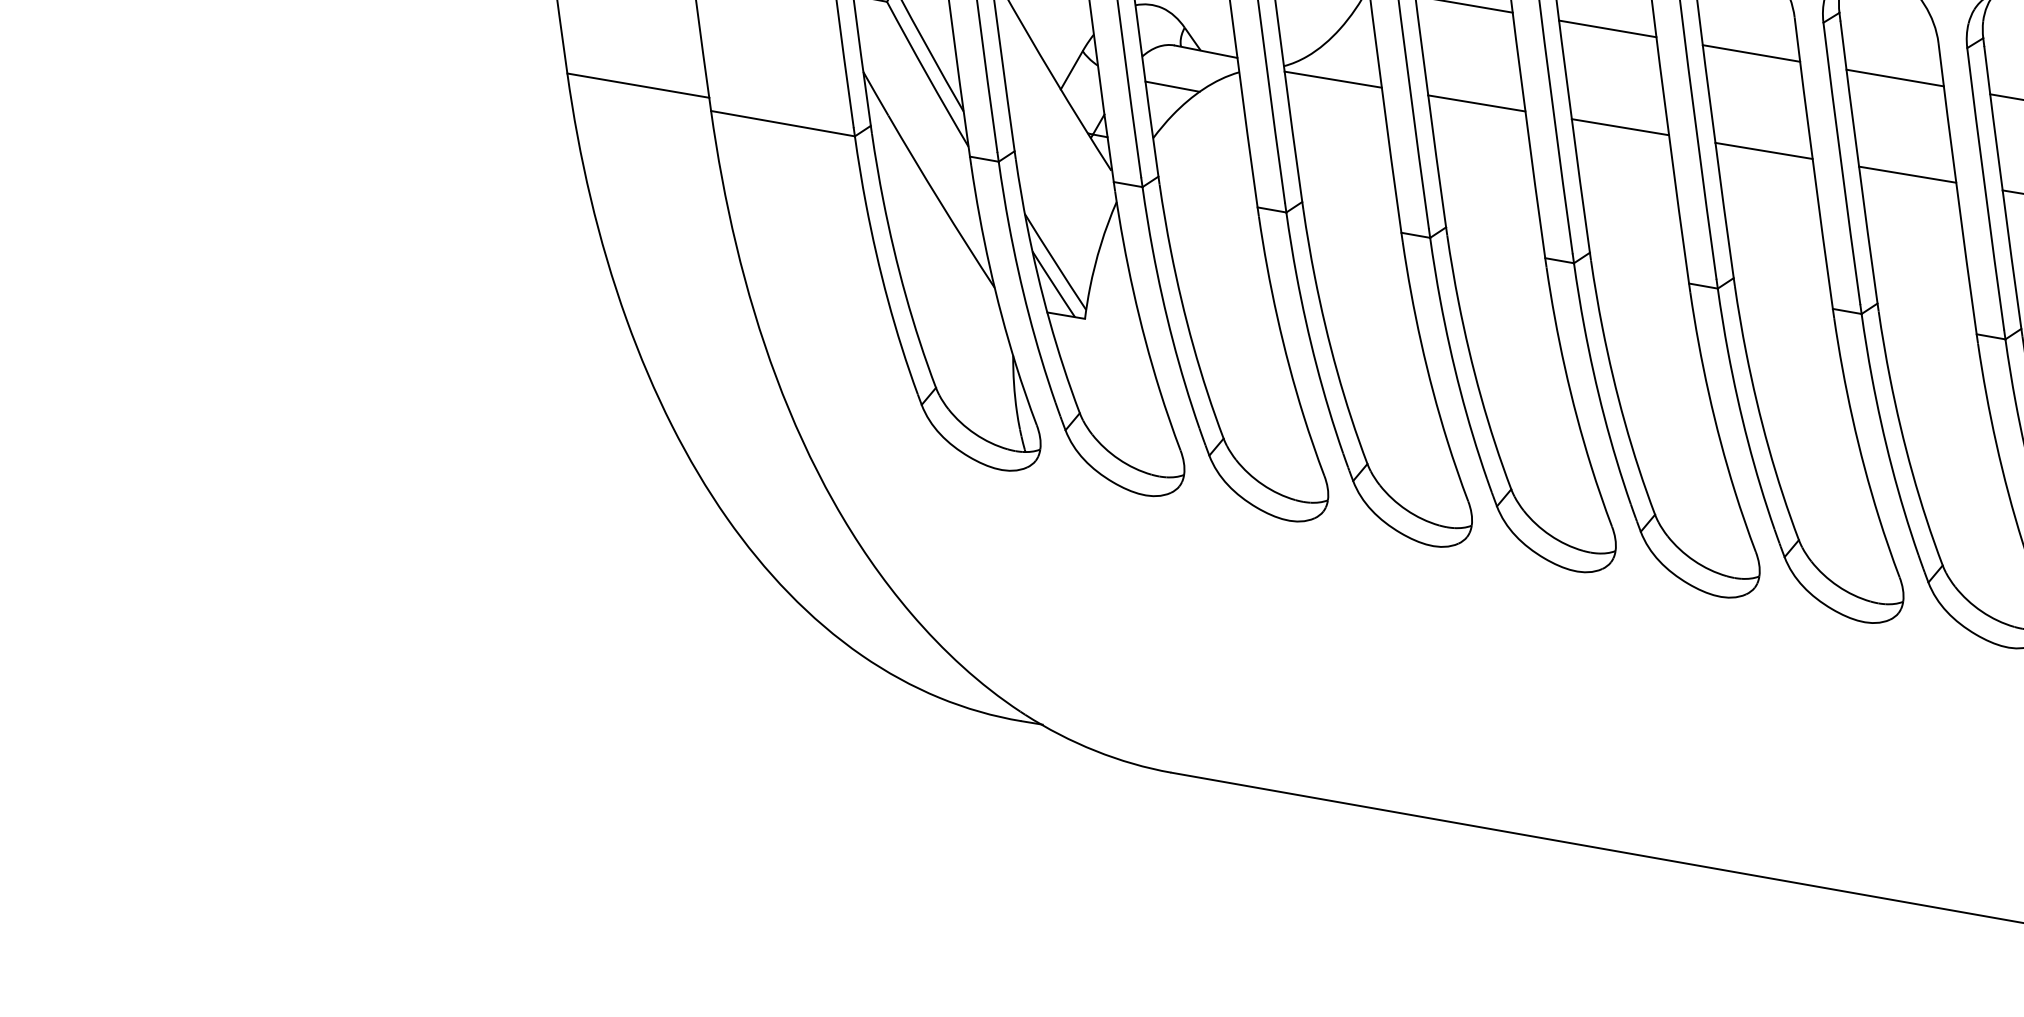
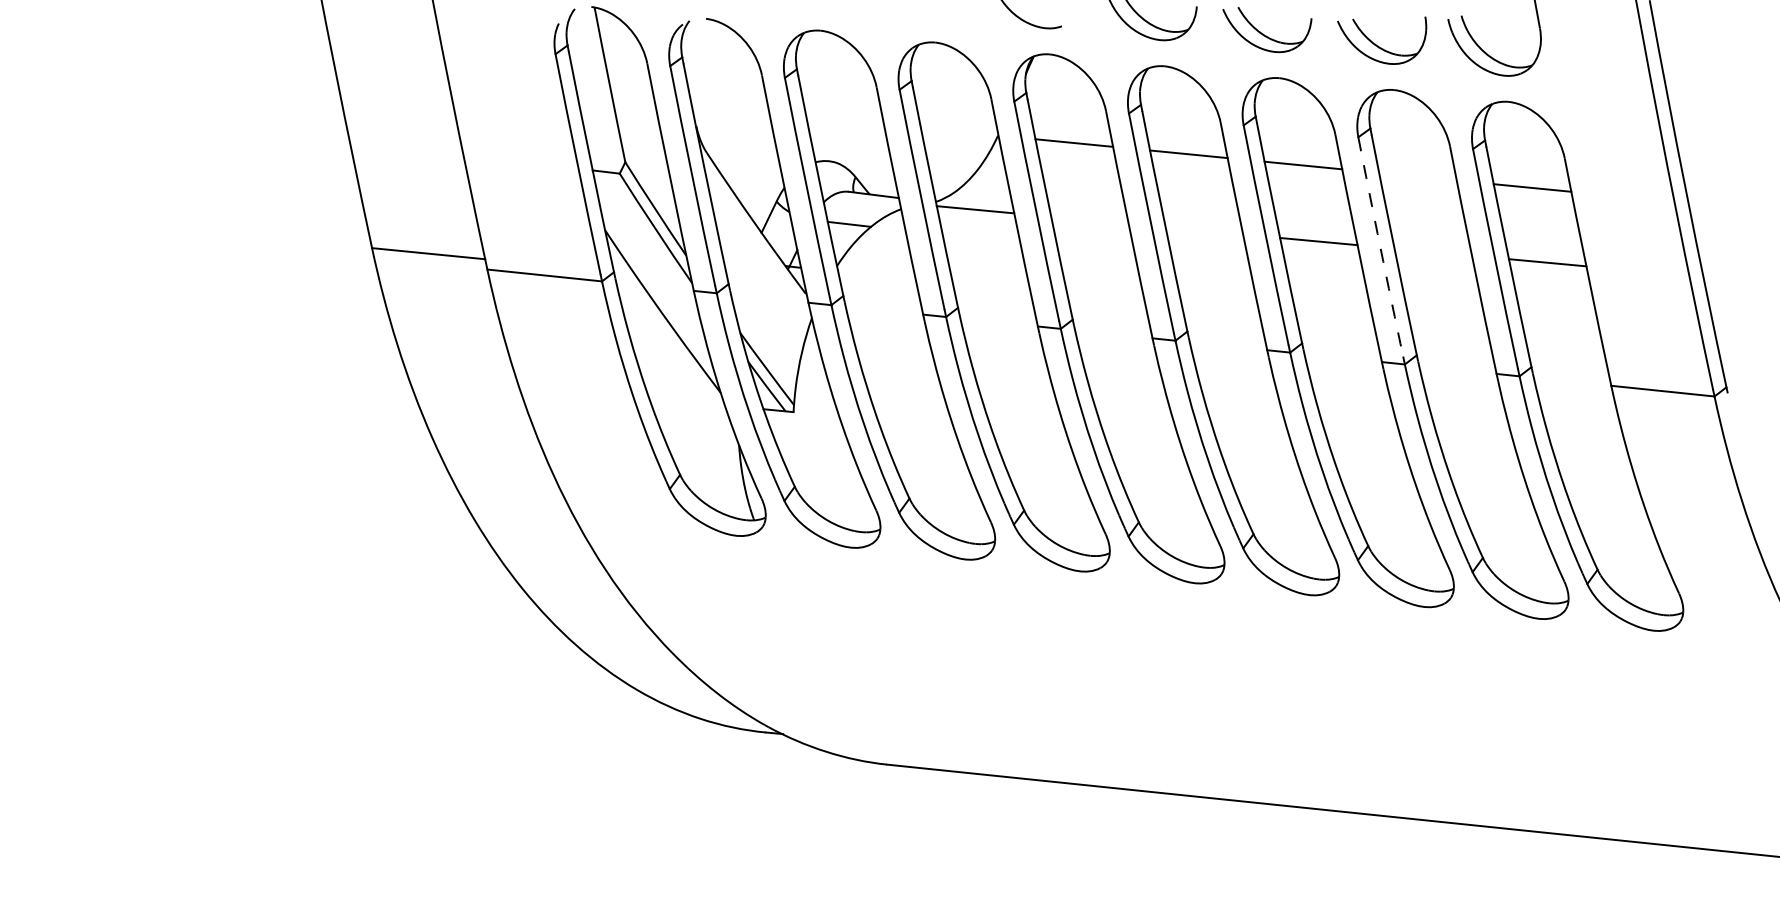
line: (1894, 77) -> (1417, 176), removed
line: (1476, 102) -> (1089, 219), removed
line: (1620, 126) -> (1204, 230), removed
arc: (1841, 164) -> (1380, 247), solid -> dashed
line: (1906, 173) -> (1432, 251), removed

